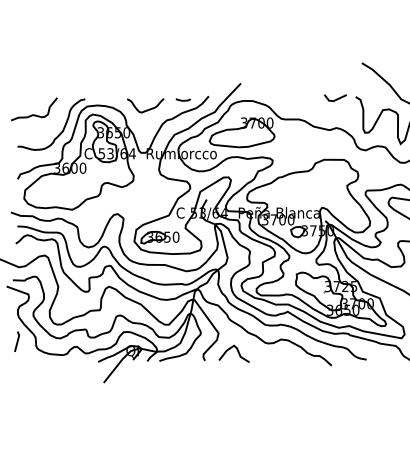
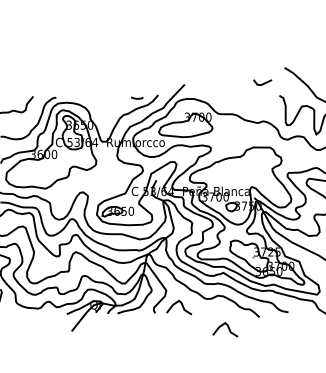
line: (336, 98) -> (263, 82), moved
curve: (146, 109) -> (106, 106), removed
curve: (293, 379) -> (228, 328), added

